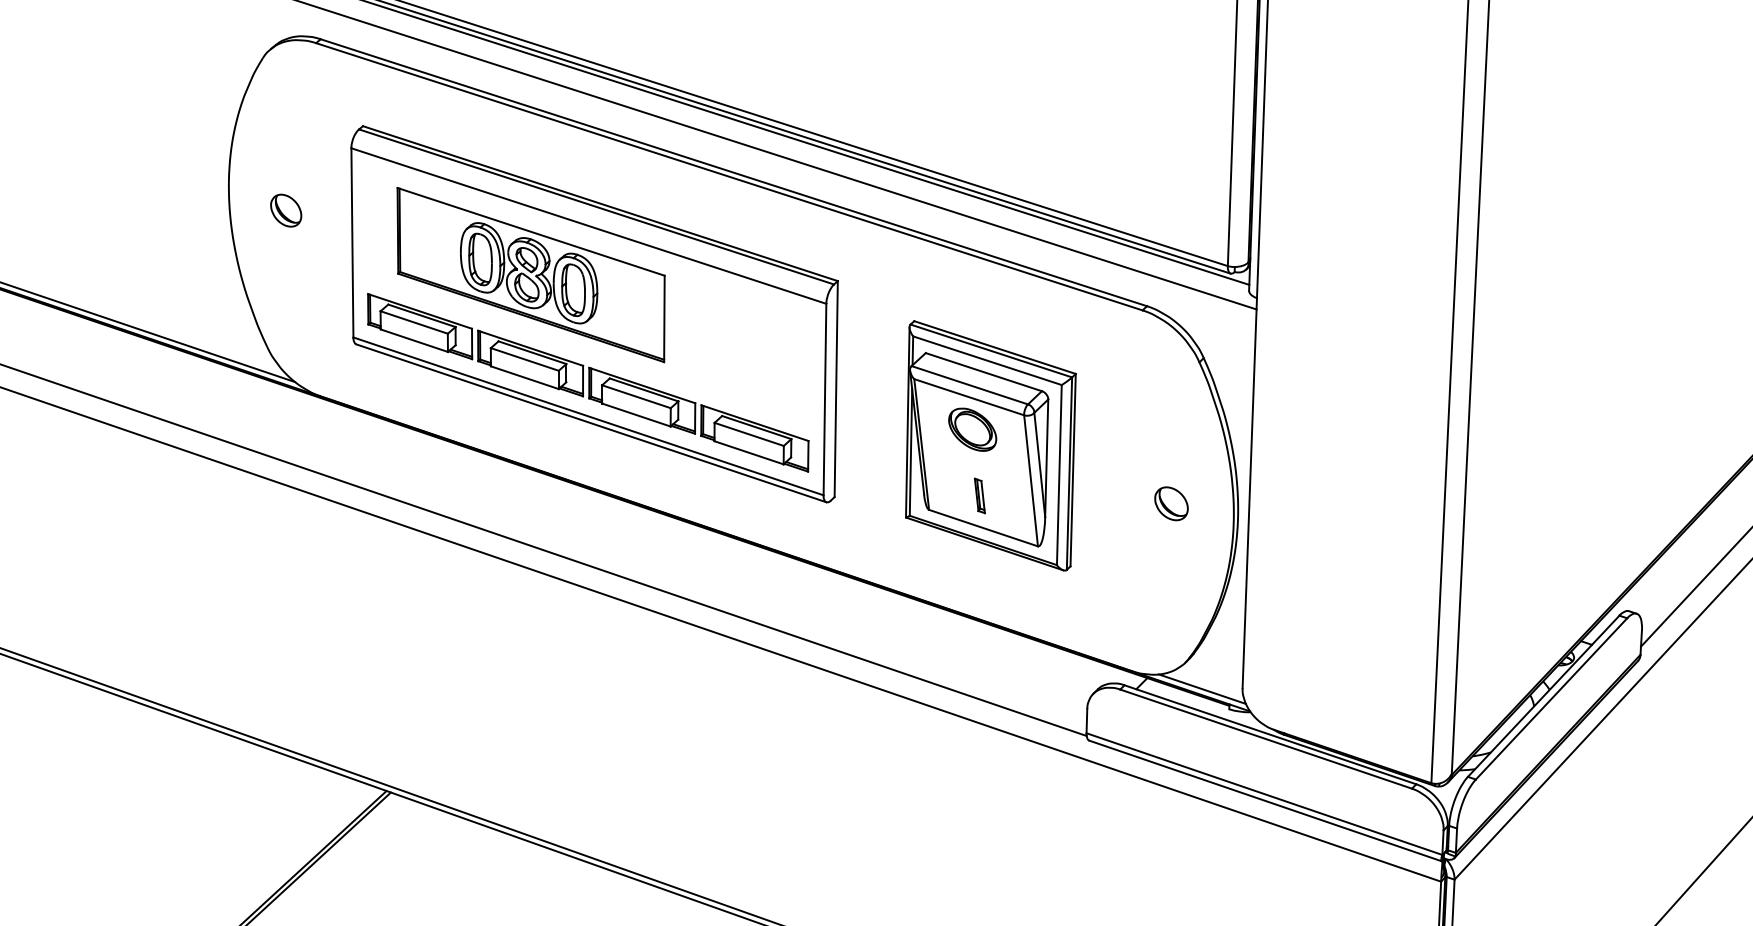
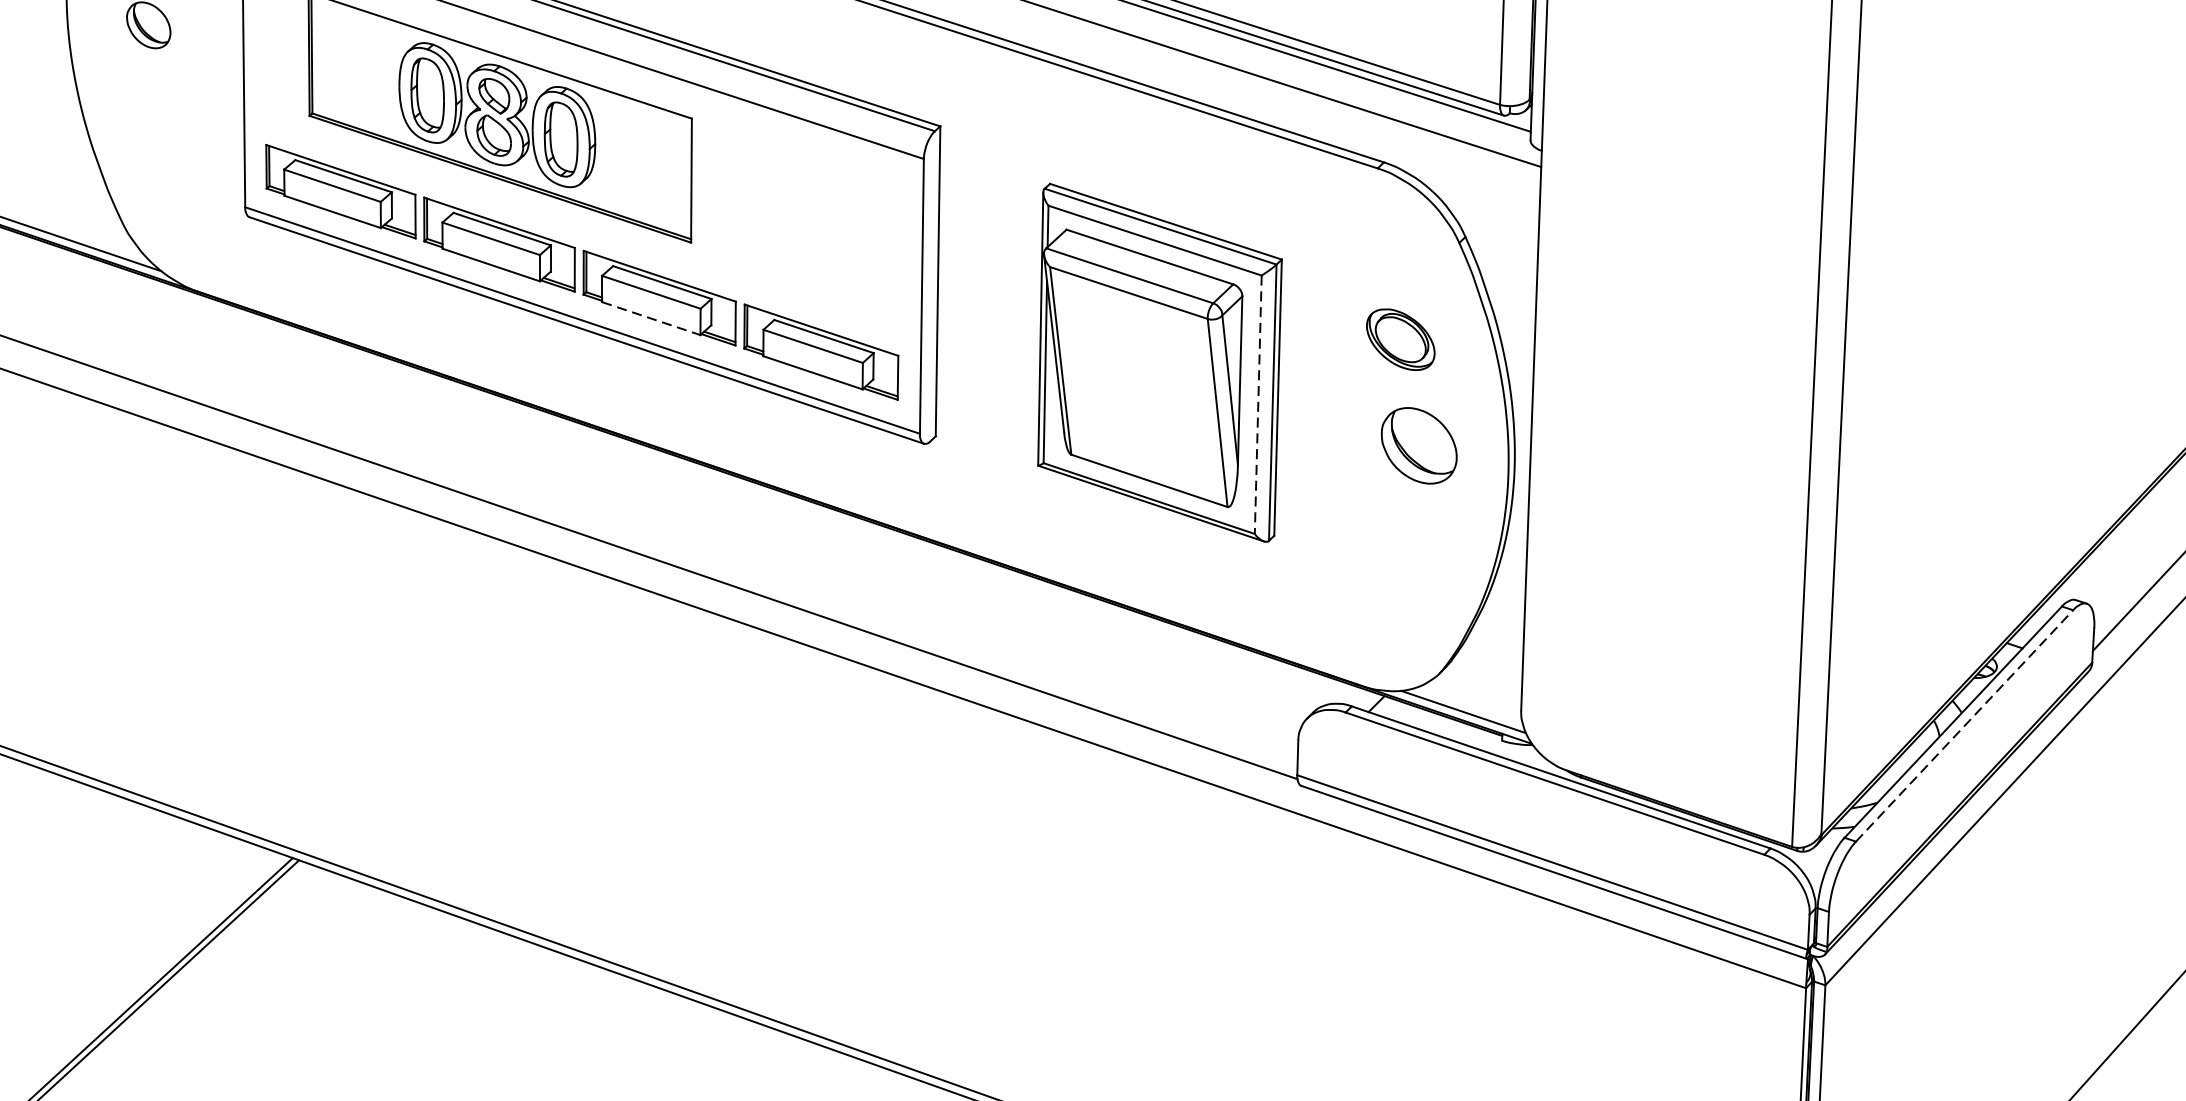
line: (636, 415) -> (651, 319), solid -> dashed
part: (972, 429) -> (1400, 339), moved
line: (1059, 475) -> (1258, 405), solid -> dashed
part: (979, 495) -> (1143, 434), removed
part: (1171, 503) -> (1419, 445), size x1.6
line: (1551, 698) -> (1964, 725), solid -> dashed

